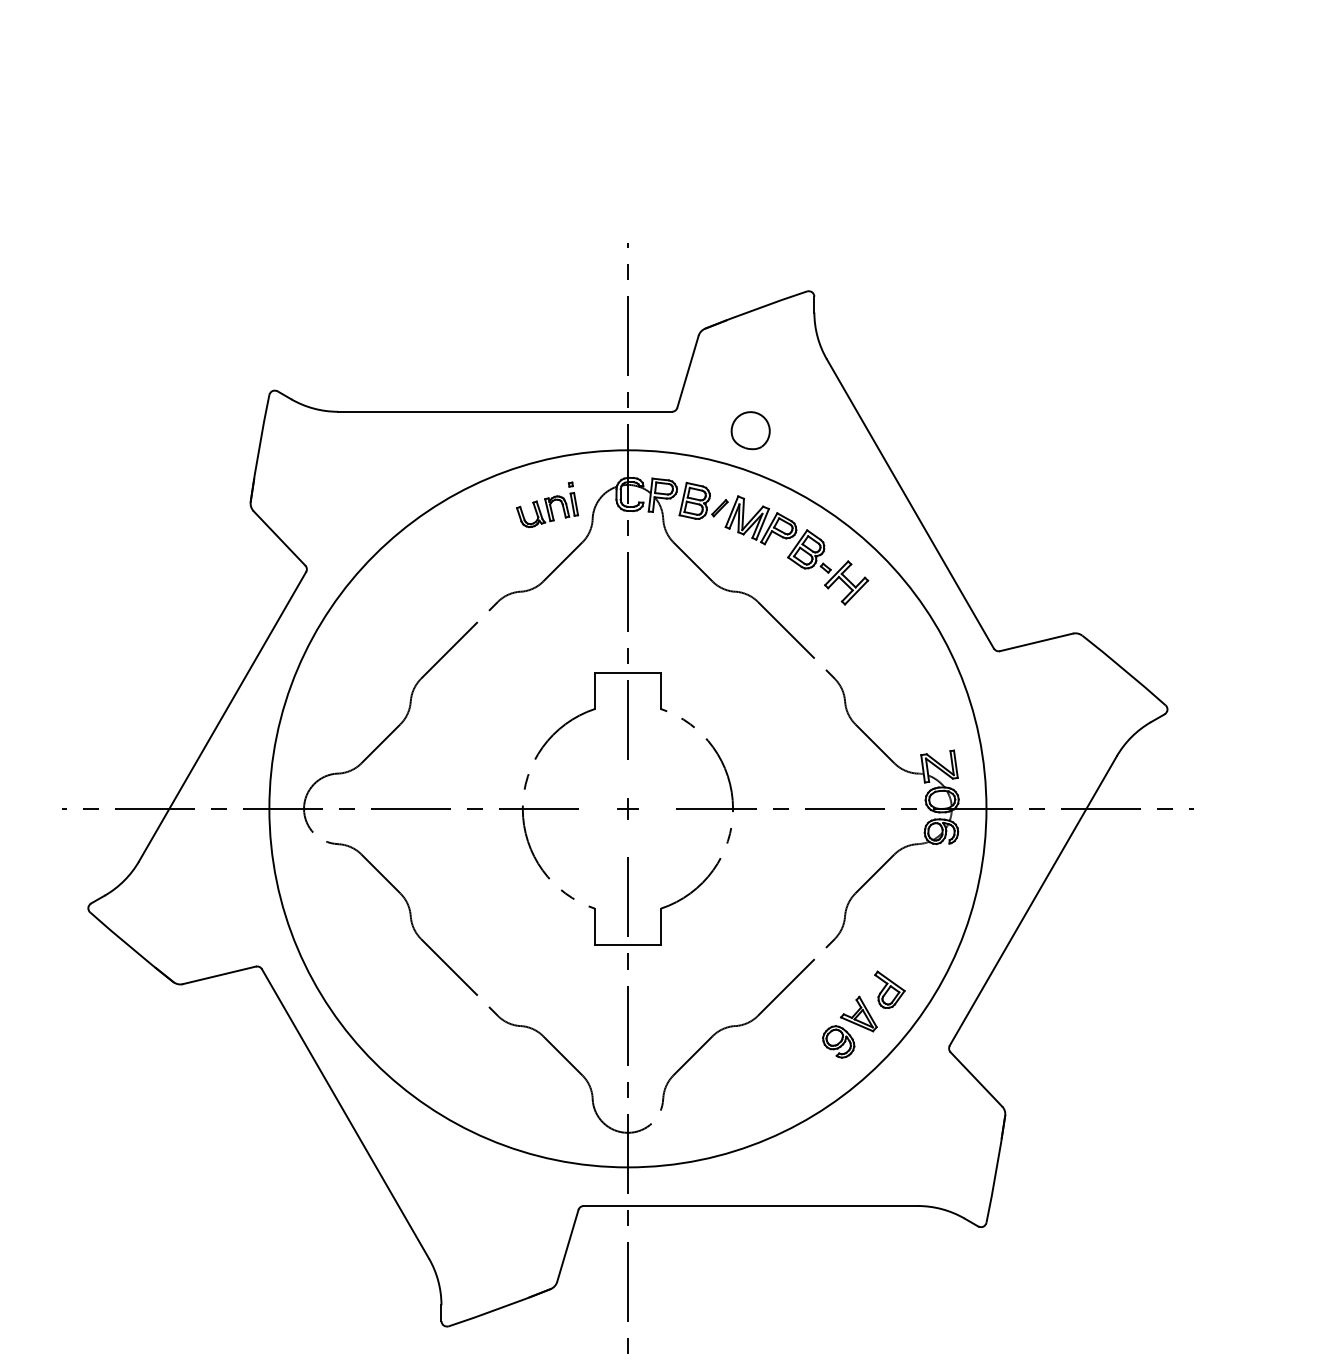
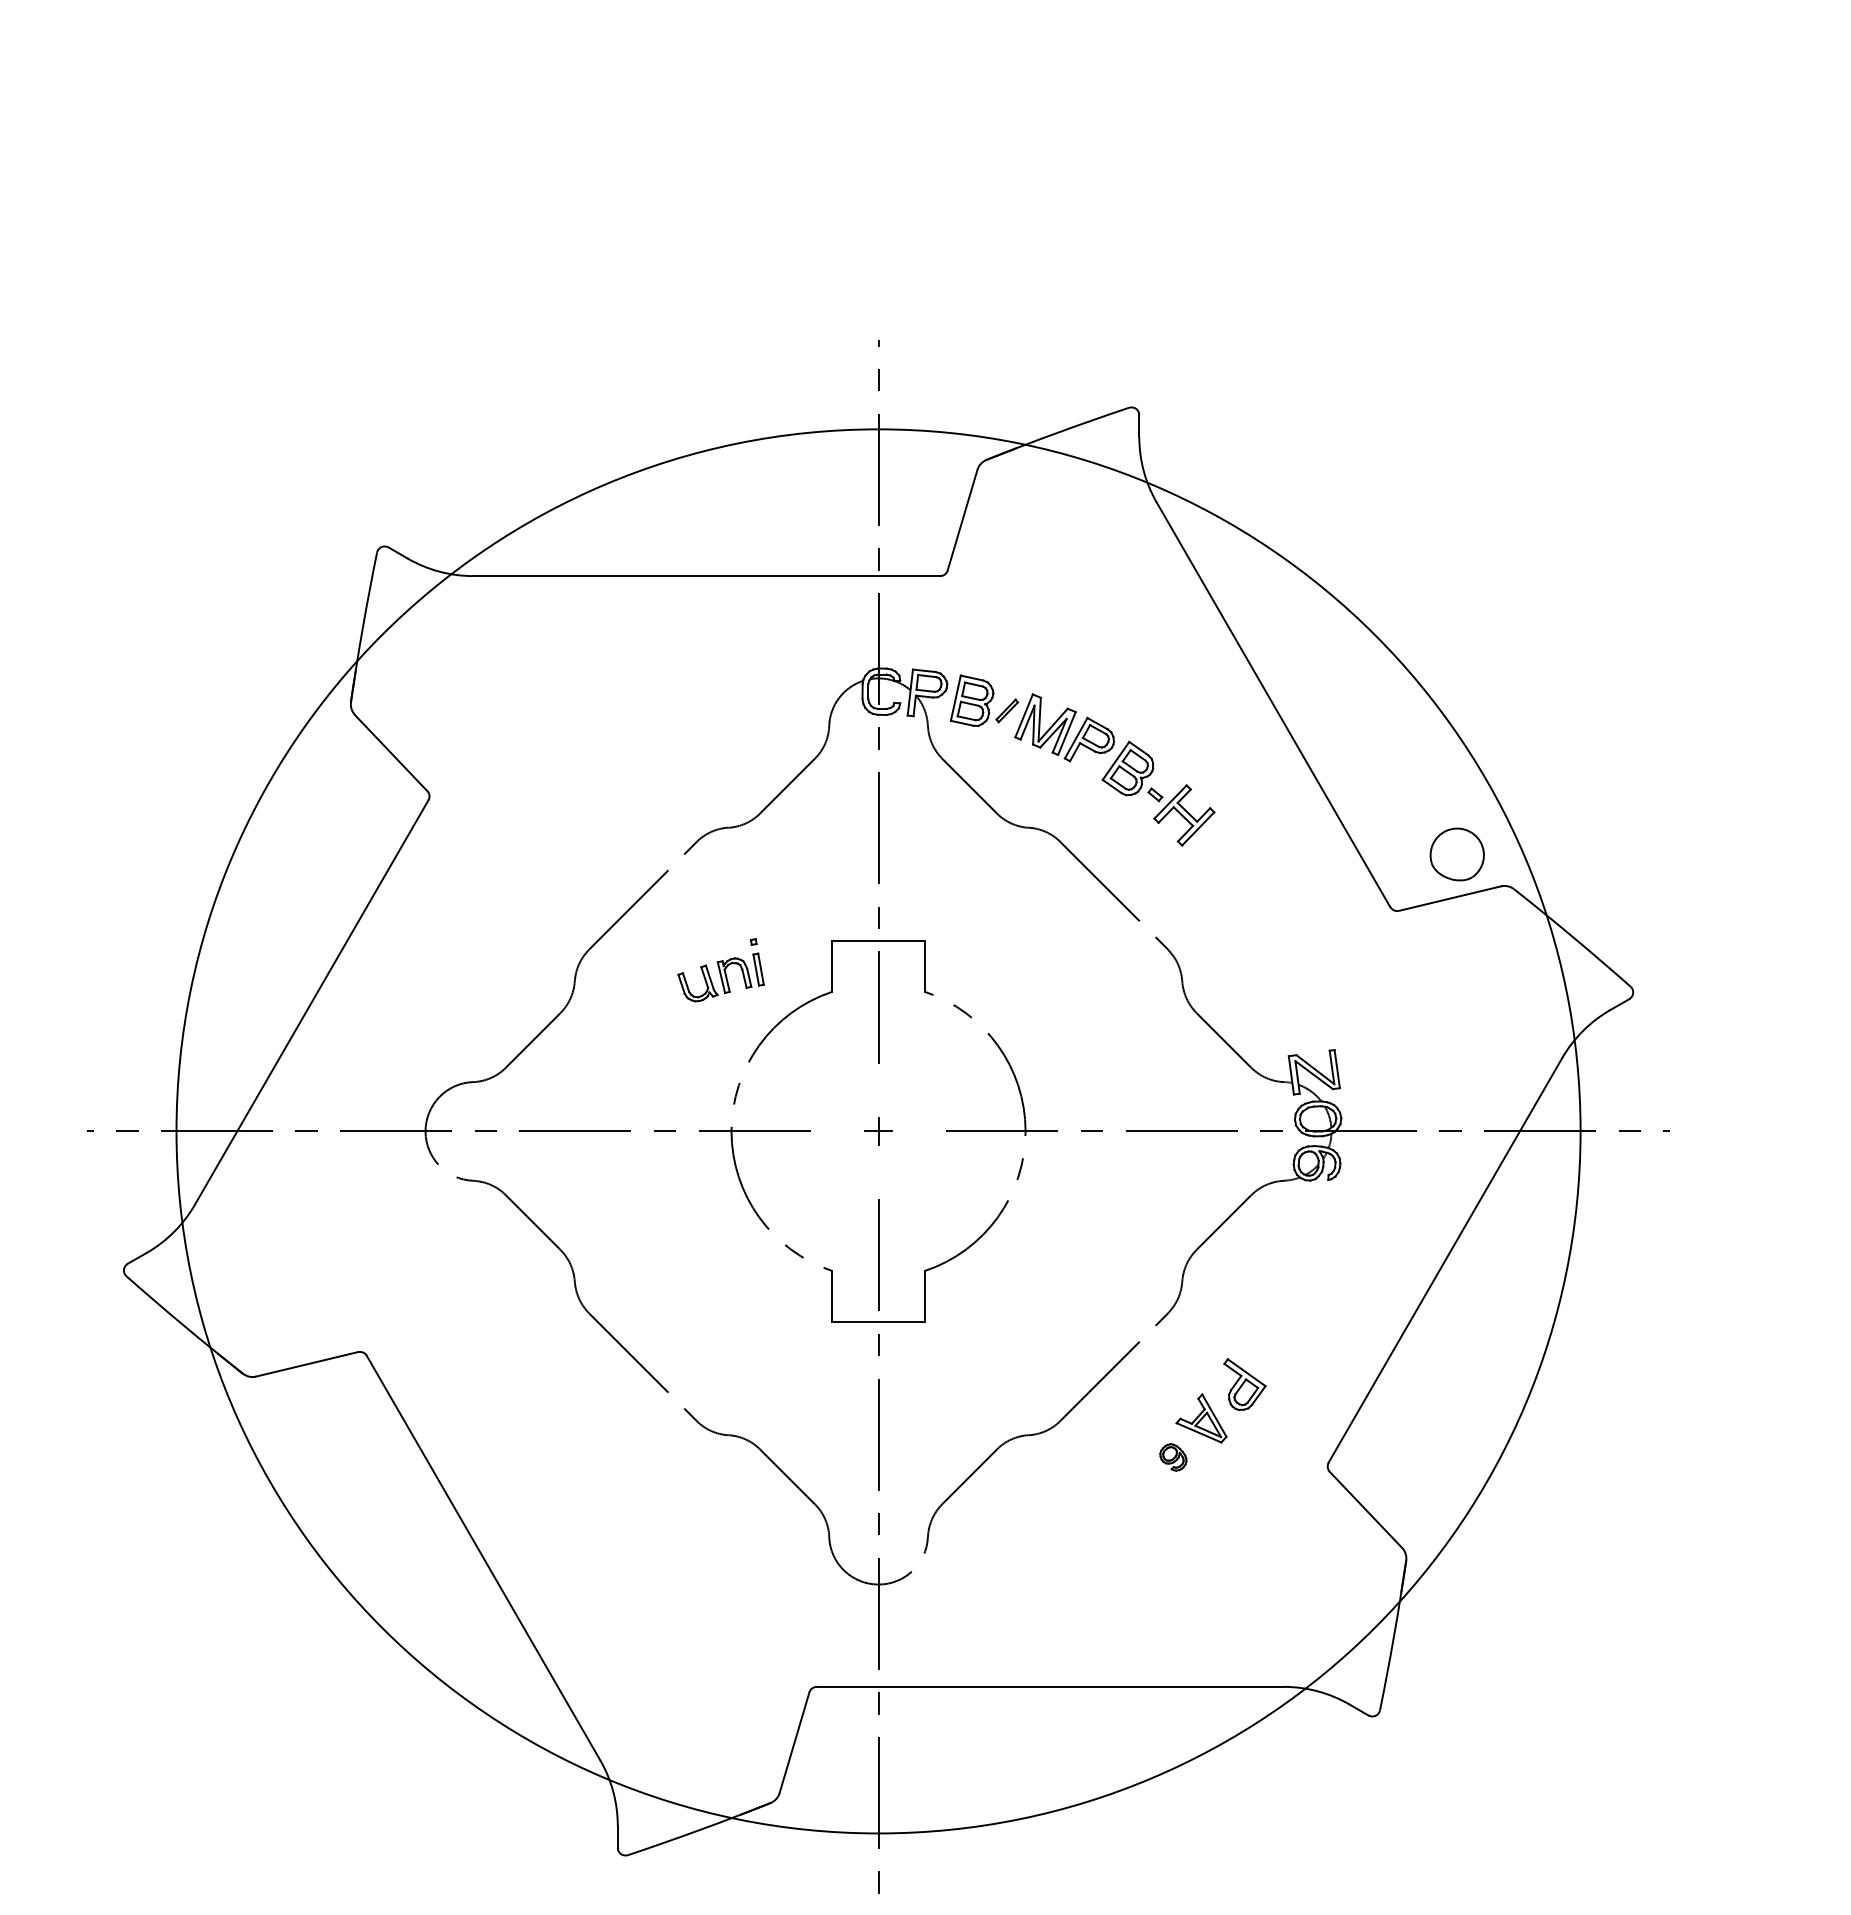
part: (750, 430) -> (1456, 854), moved
part: (547, 505) -> (720, 970), moved
circle: (627, 808) -> (878, 1130), size x1.4
part: (838, 1042) -> (1173, 1457), size x0.6

